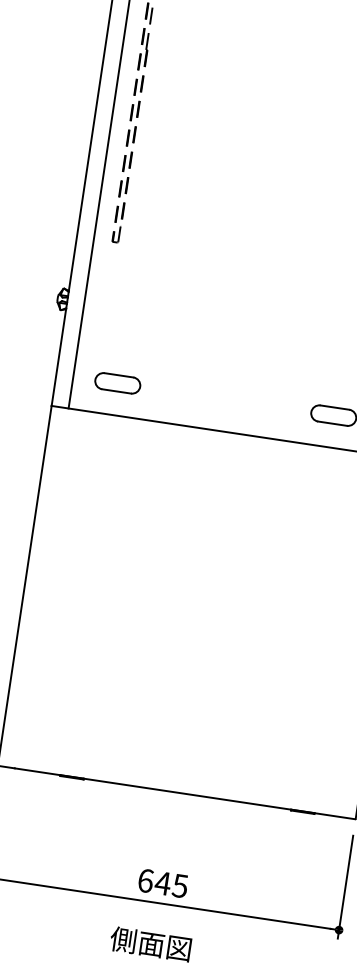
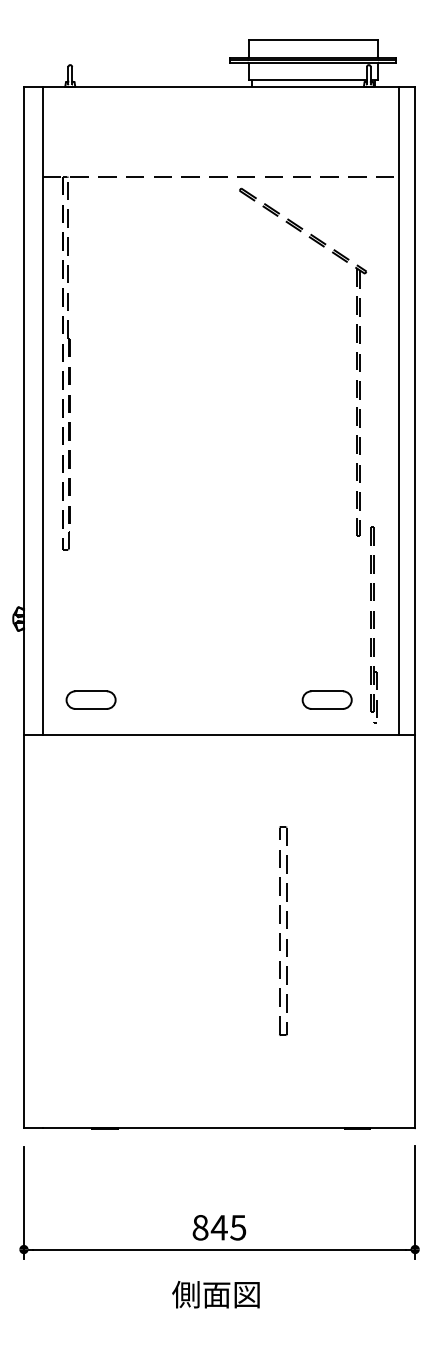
part: (262, 620) -> (283, 930), added
text: (145, 880) -> (200, 1227), 645 -> 845

